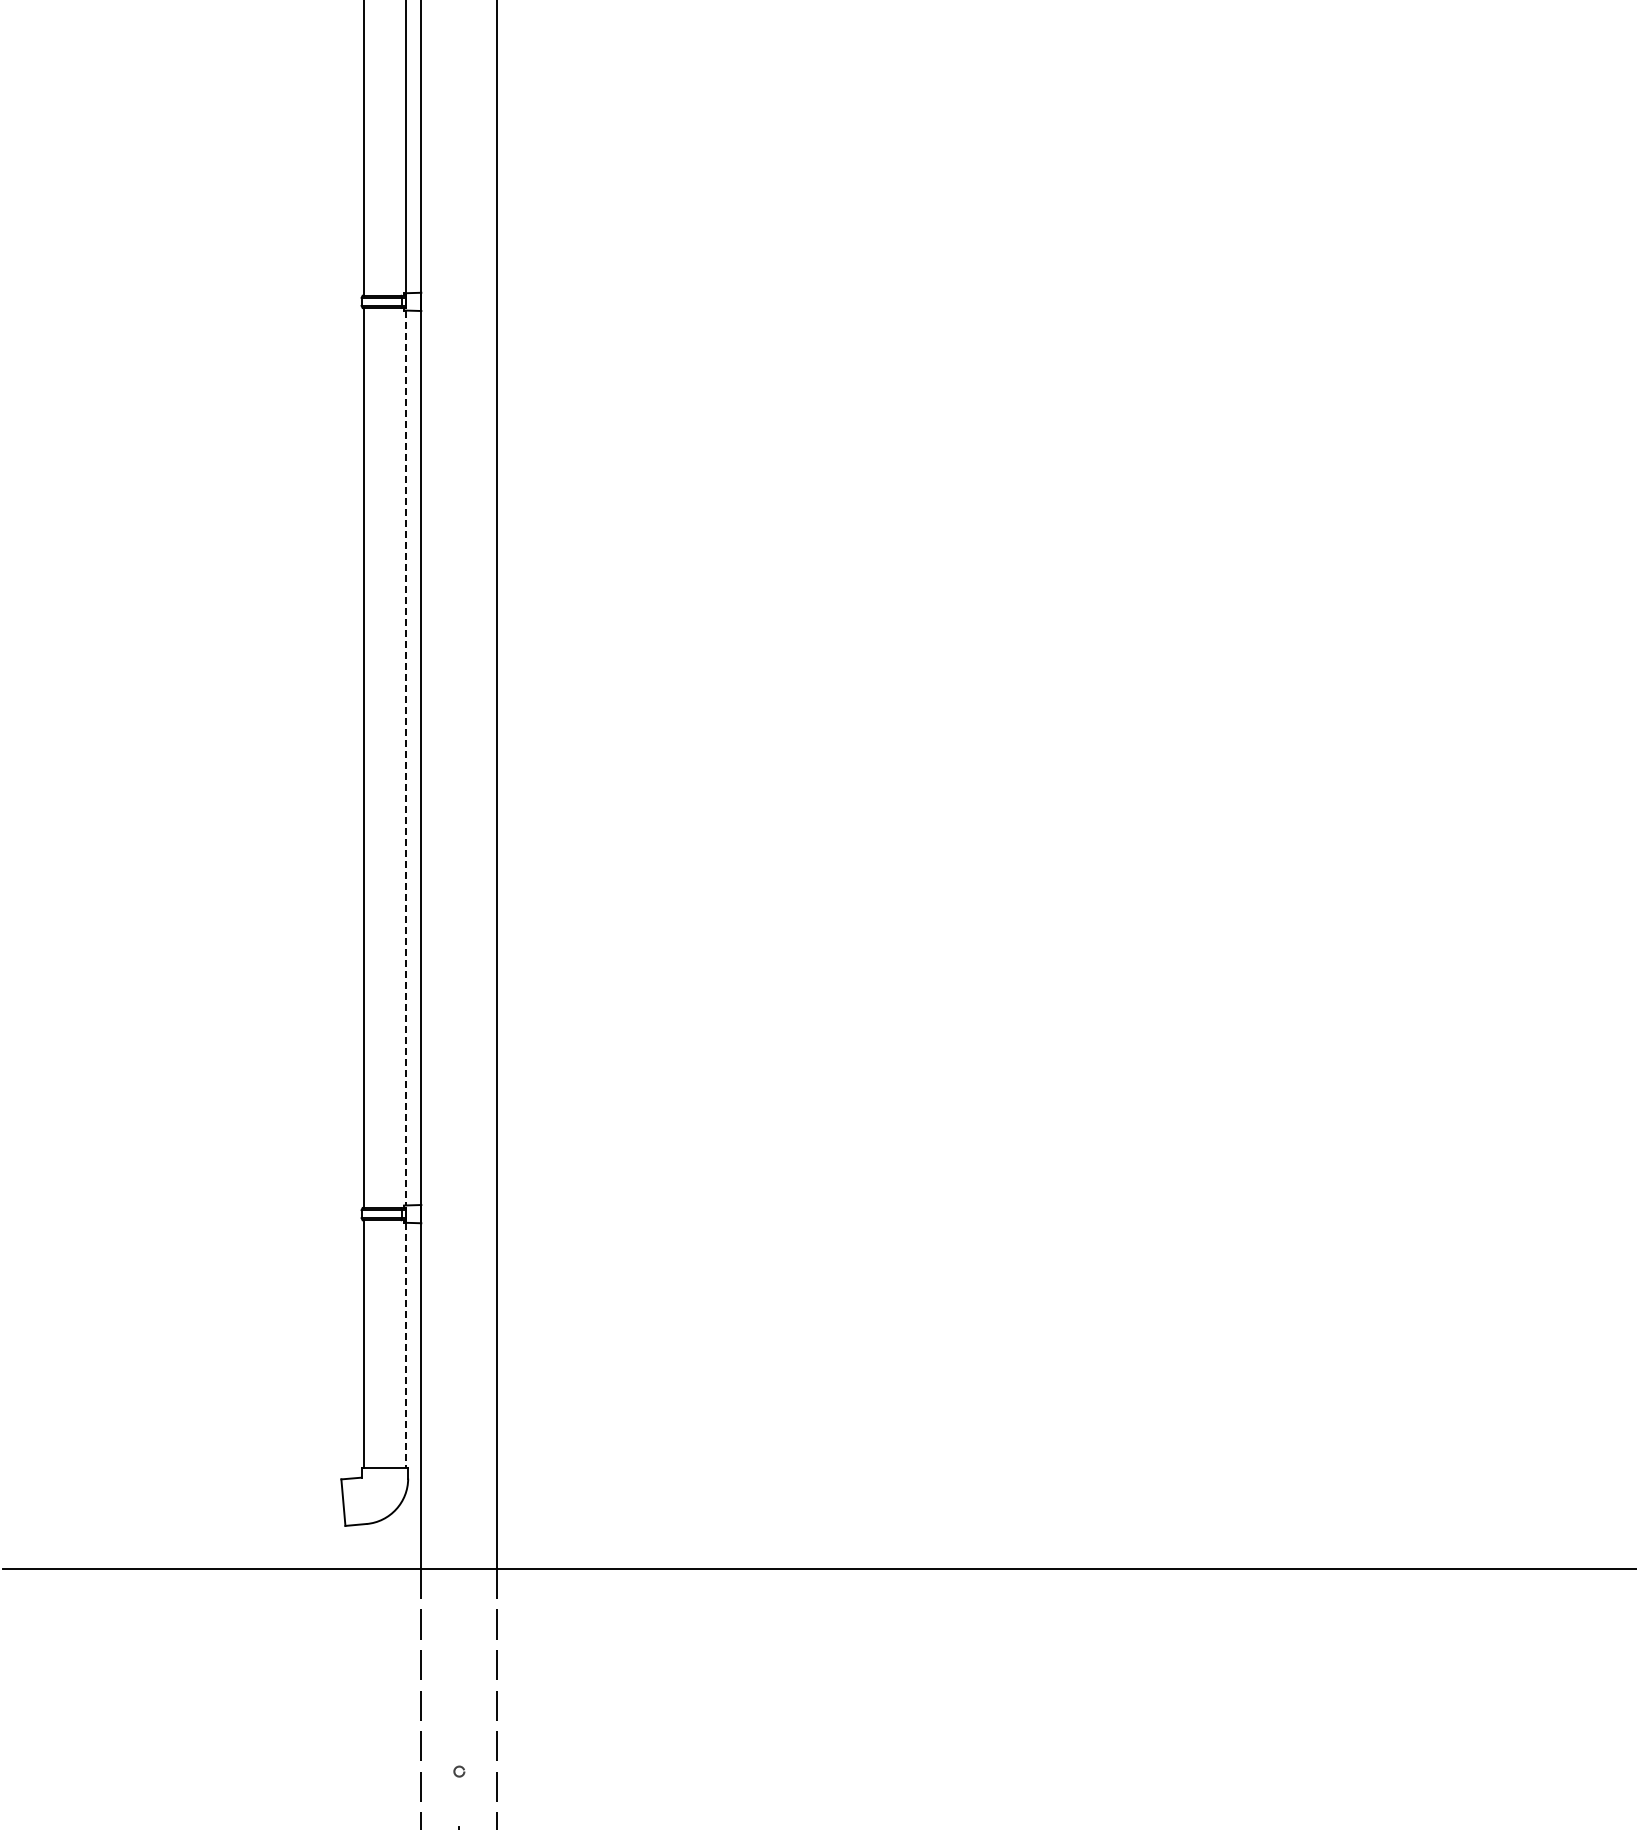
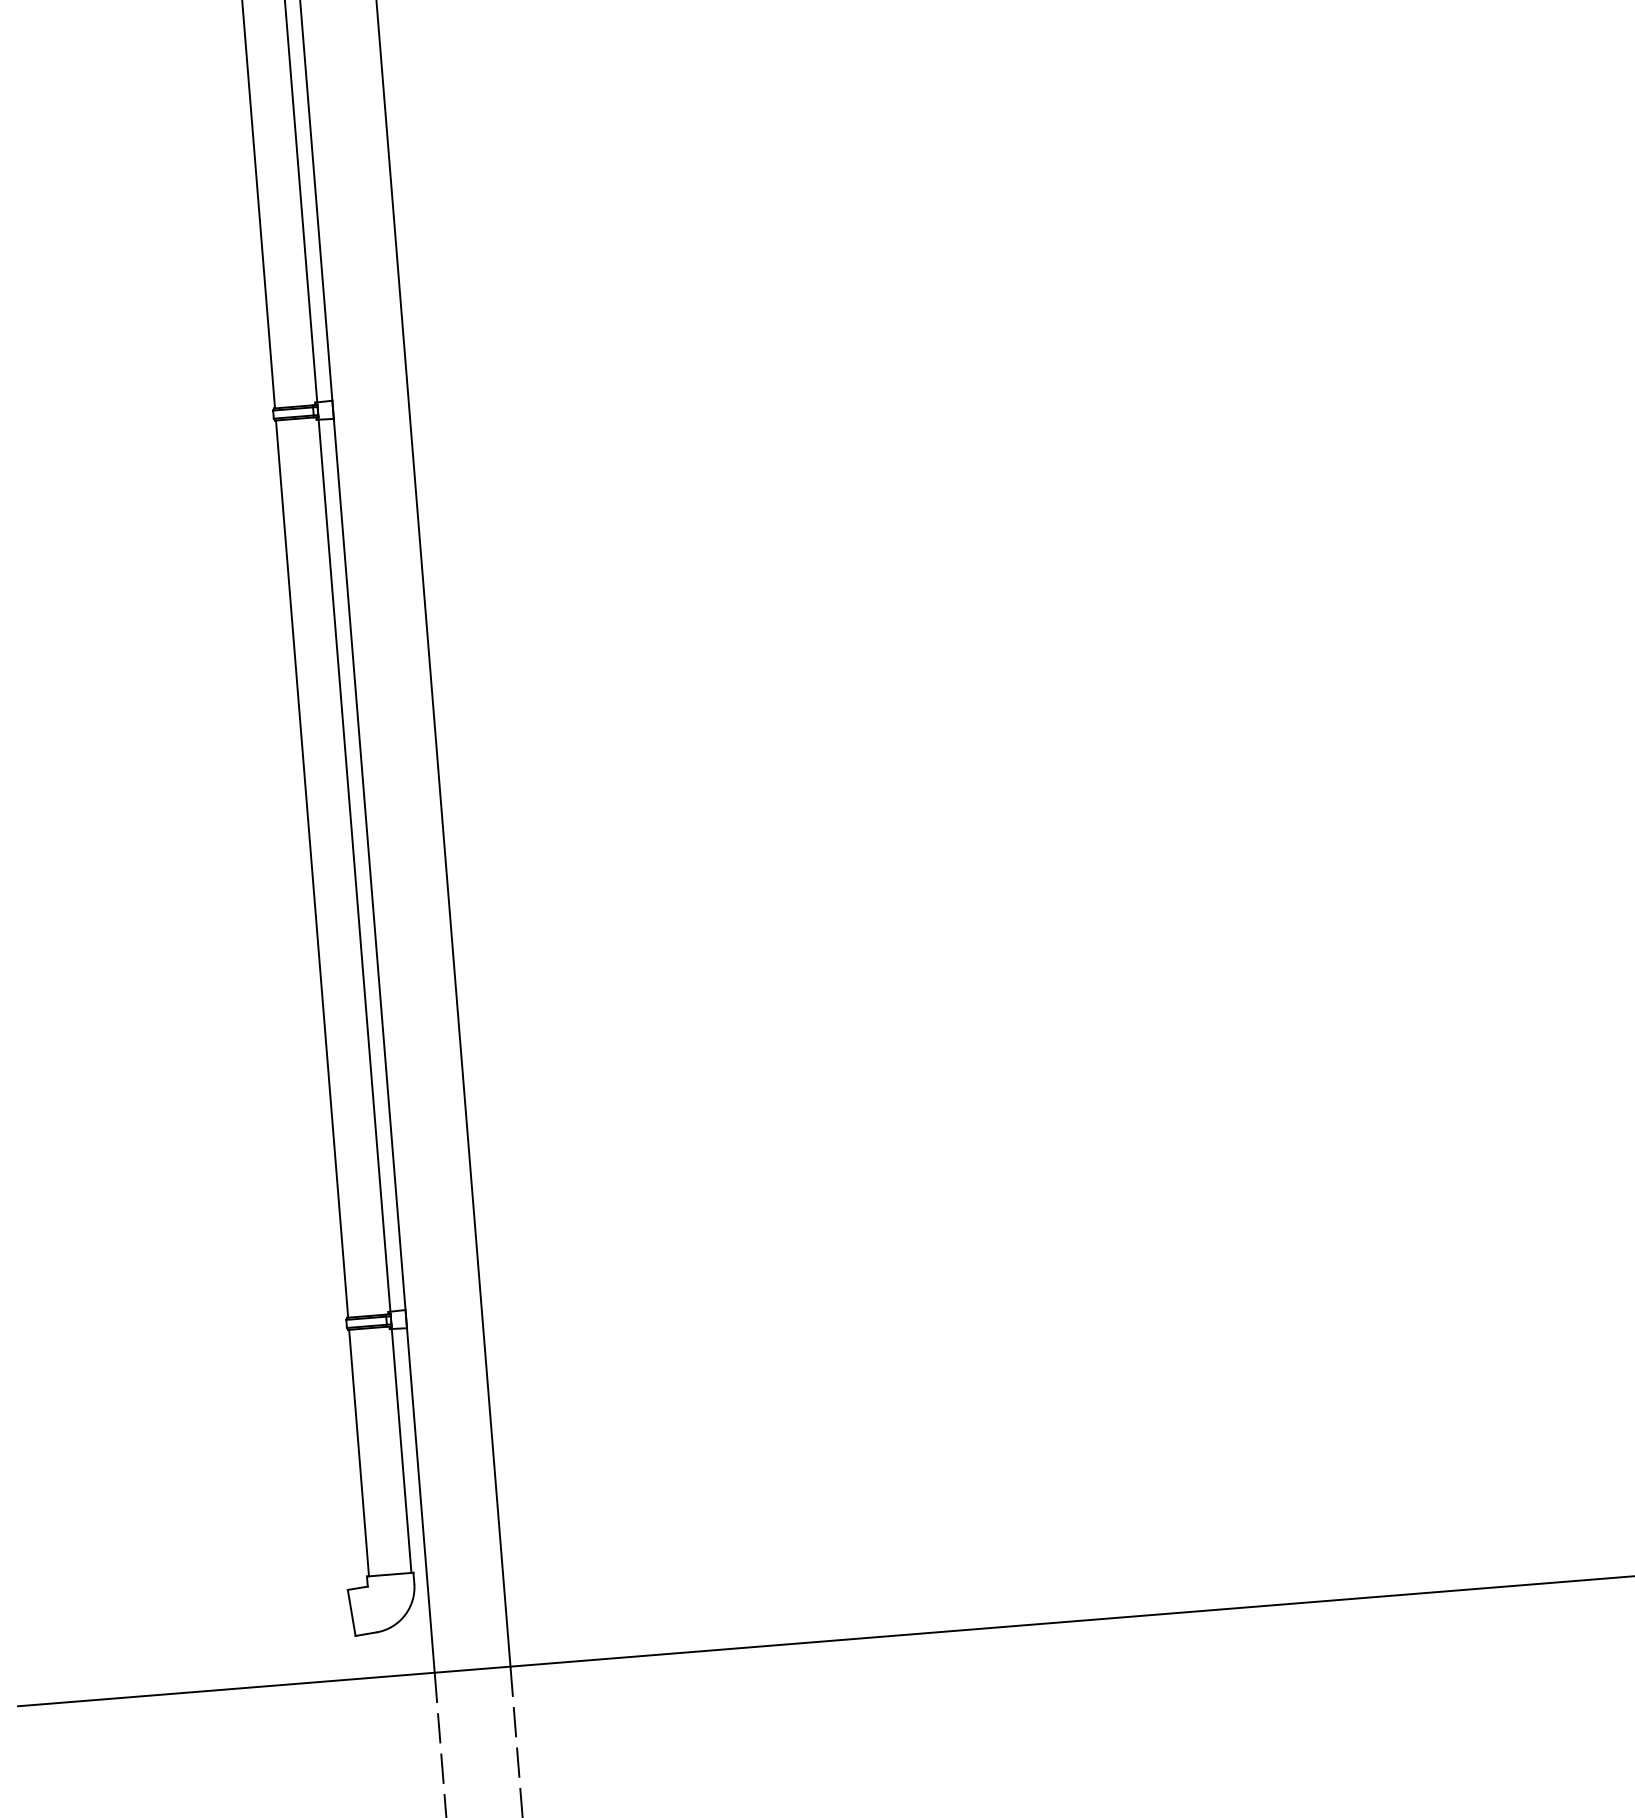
line: (406, 758) -> (354, 866), dashed -> solid
line: (406, 1345) -> (401, 1451), dashed -> solid

